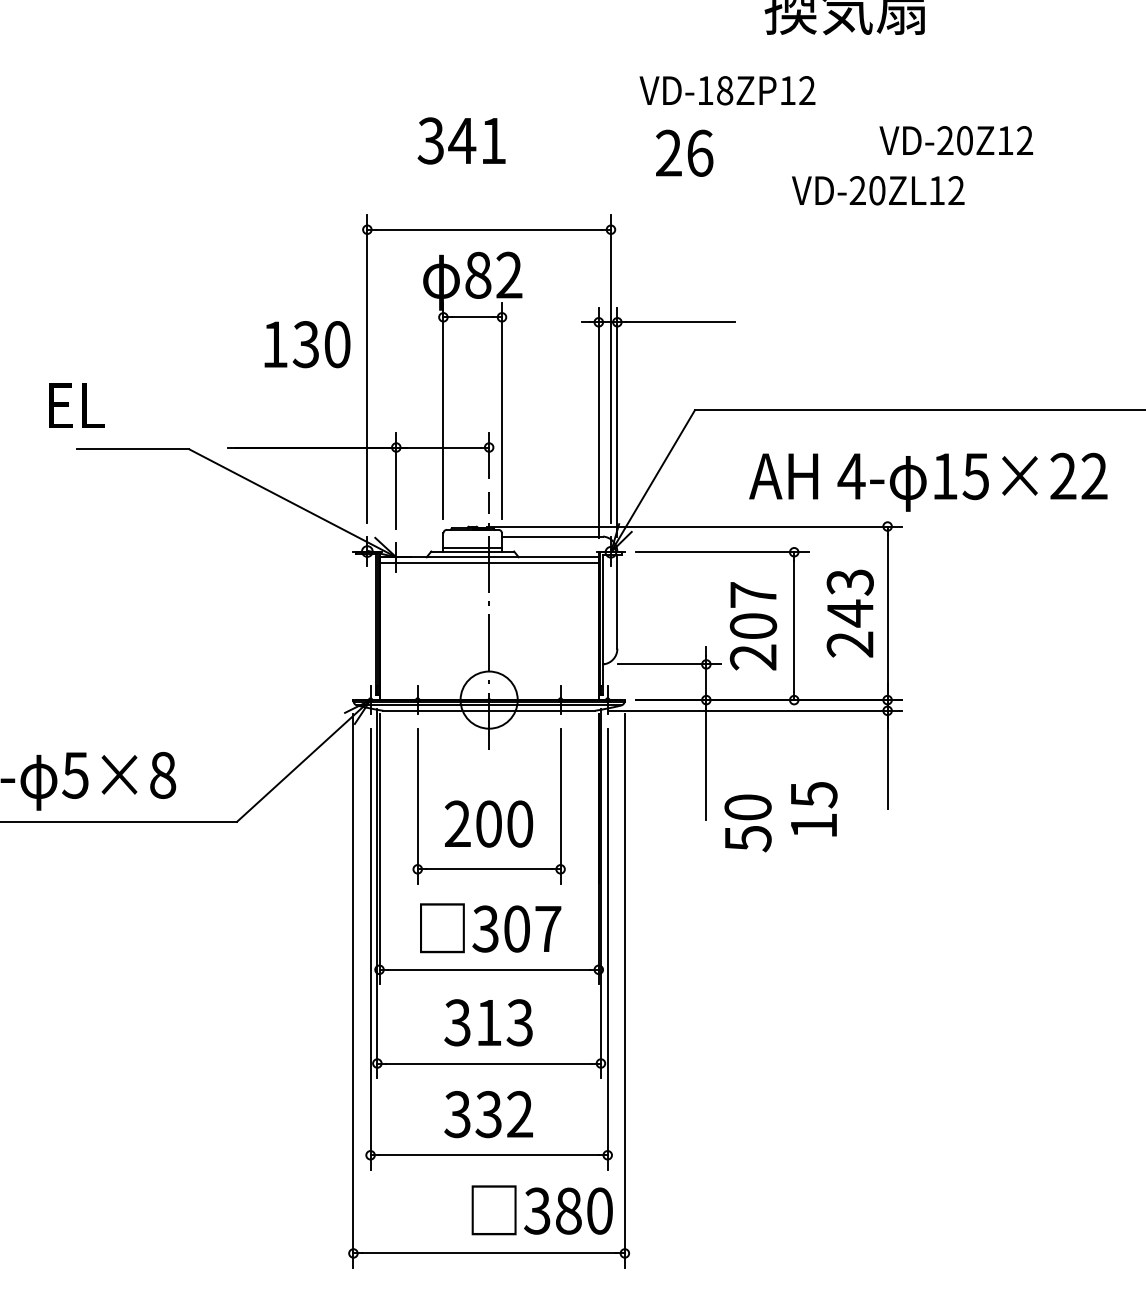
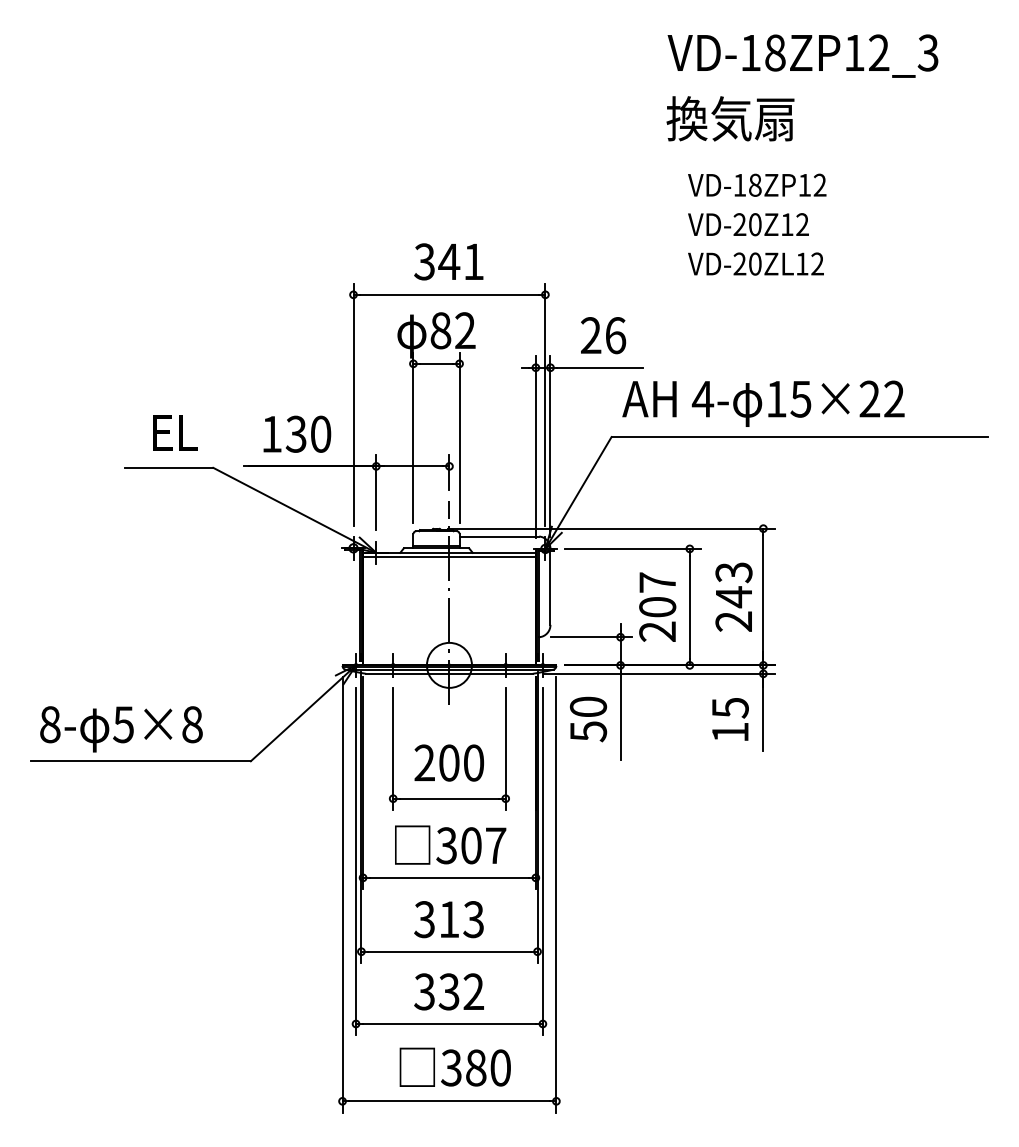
text: (727, 89) -> (757, 184), moved
text: (461, 140) -> (448, 261), moved
text: (956, 140) -> (748, 224), moved
text: (684, 153) -> (603, 335), moved
text: (307, 343) -> (297, 433), moved
text: (76, 404) -> (175, 432), moved
text: (928, 481) -> (763, 403), moved
text: (814, 809) -> (730, 719), moved
text: (748, 823) -> (588, 719), moved
text: (541, 1209) -> (454, 1066), moved

